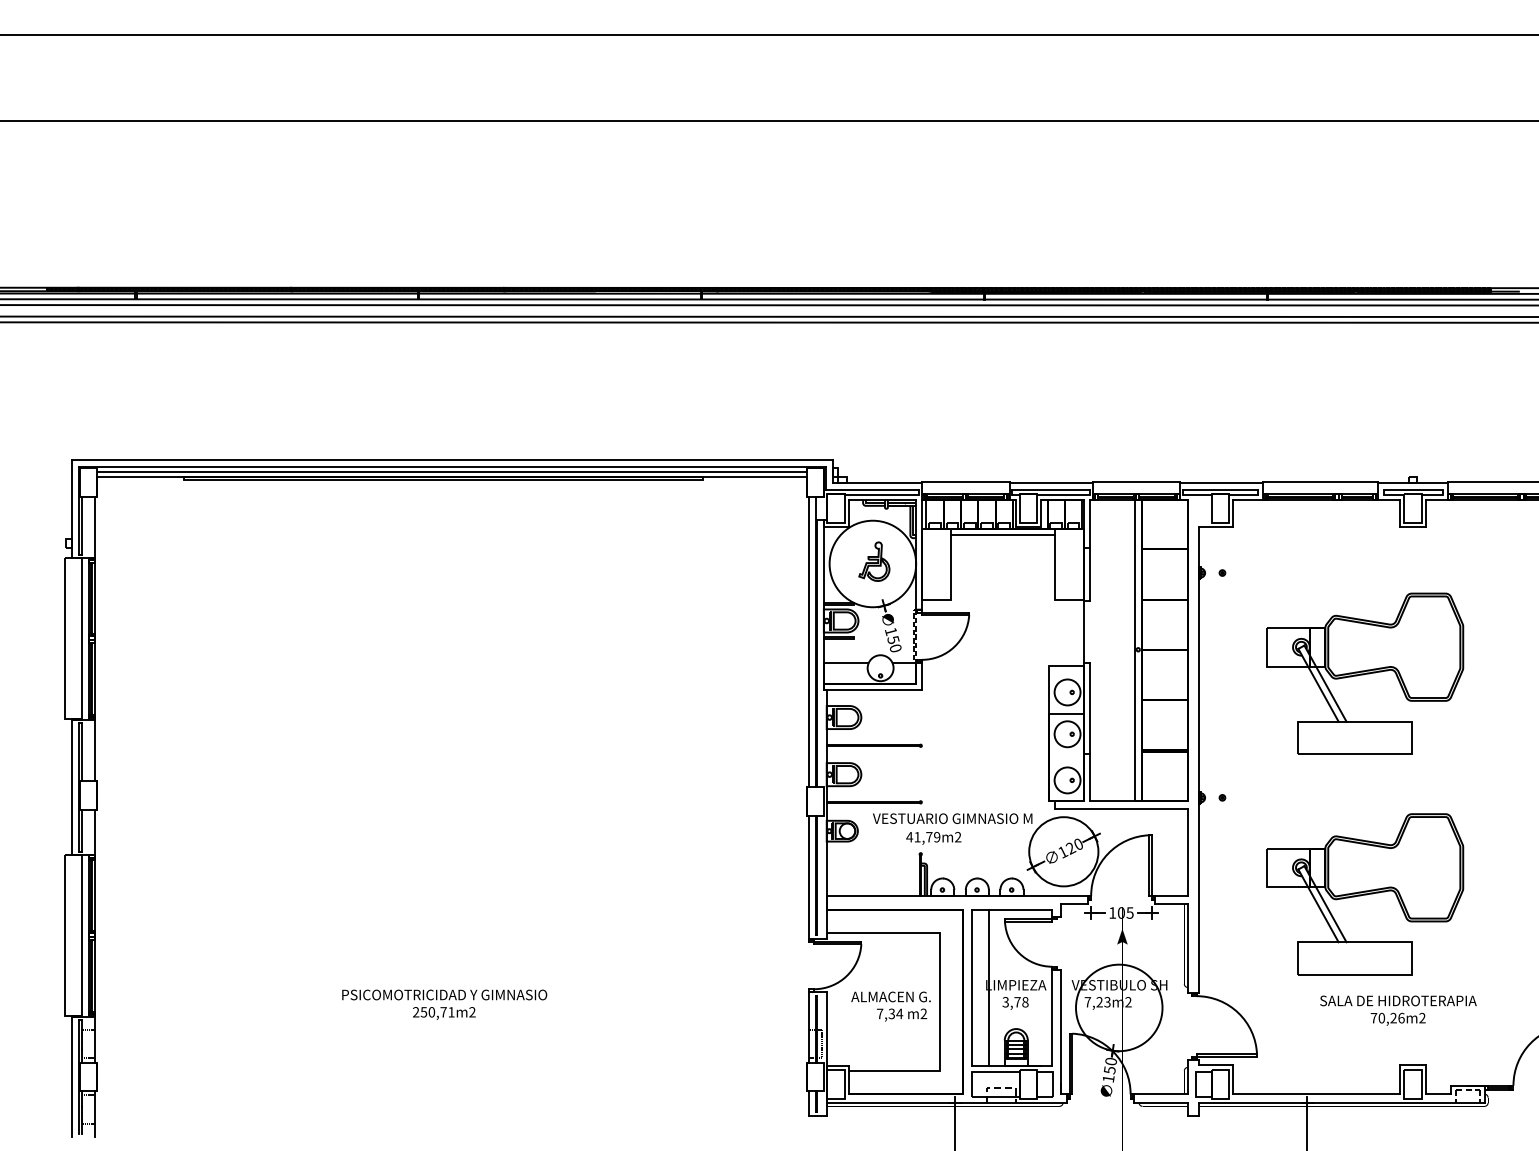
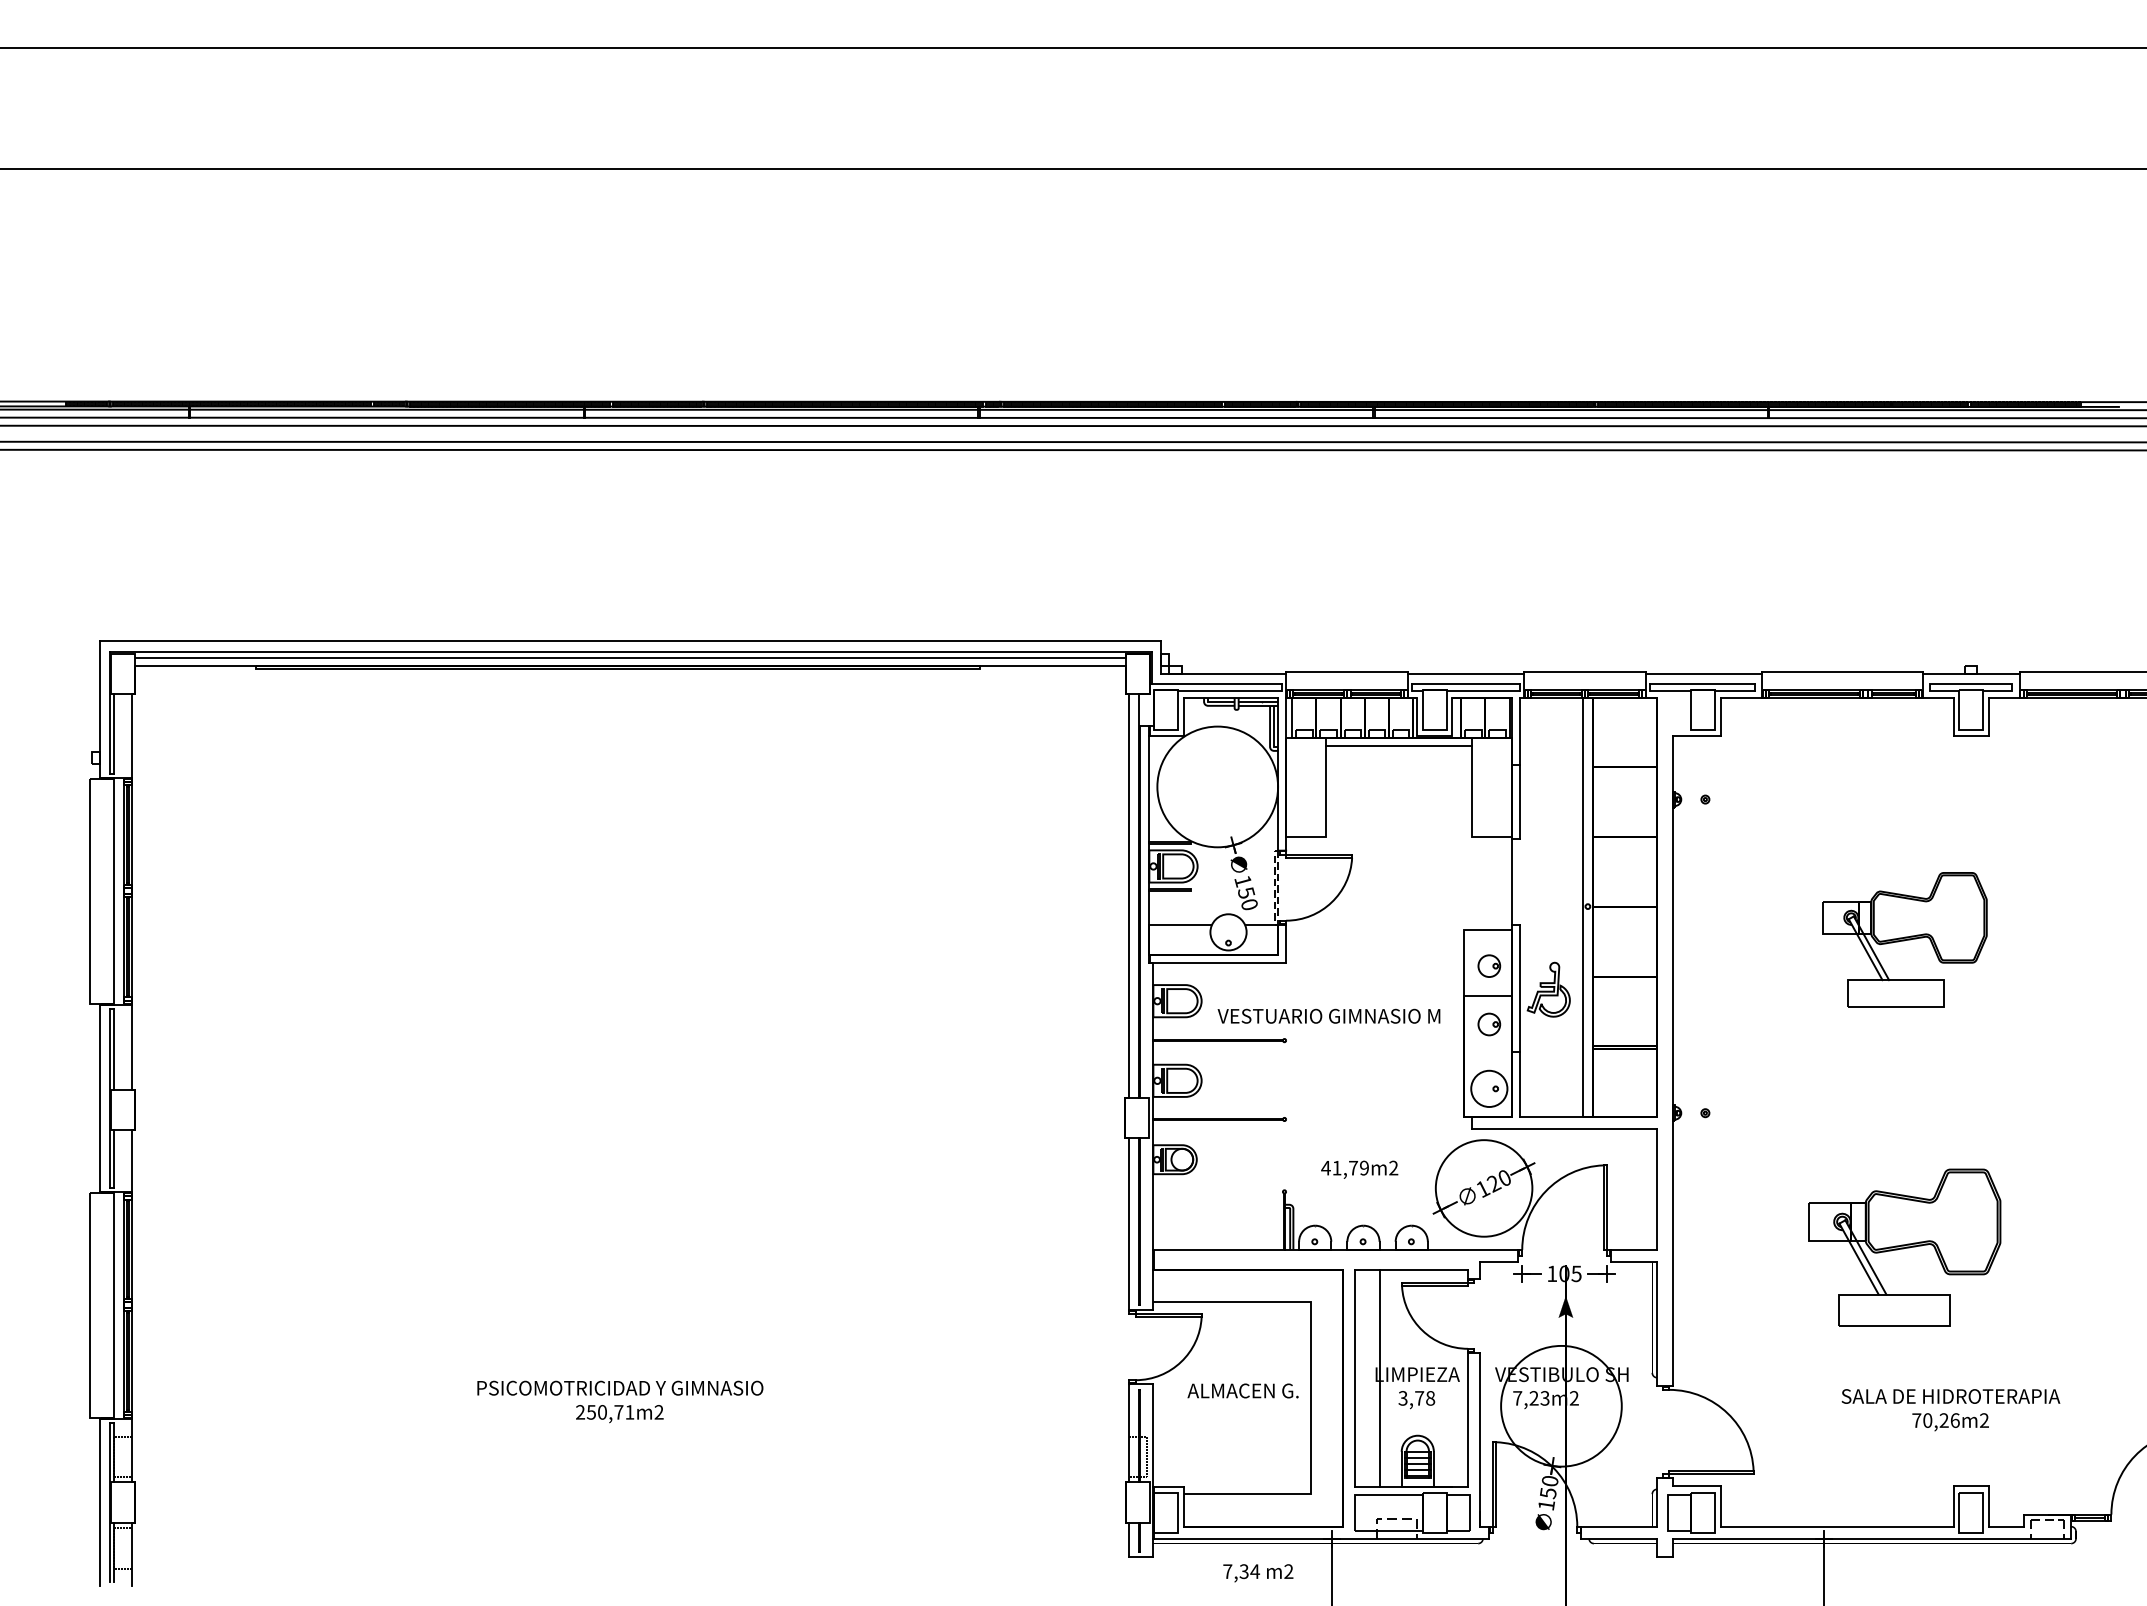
part: (874, 561) -> (1548, 989), moved
part: (1365, 673) -> (1904, 939), size x0.6
circle: (1067, 692) -> (1489, 966), size x0.6
circle: (1067, 734) -> (1489, 1024), size x0.6
text: (952, 818) -> (1328, 1015), moved
text: (933, 838) -> (1359, 1169), moved
part: (1365, 894) -> (1904, 1247), size x0.7
text: (902, 1015) -> (1258, 1573), moved

